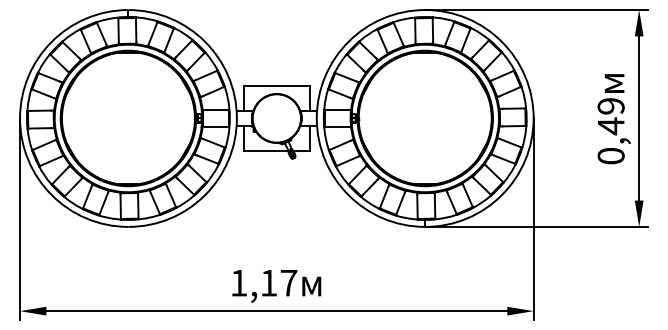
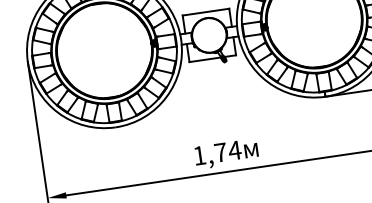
text: (279, 283) -> (228, 151), 1,17 -> 1,74

